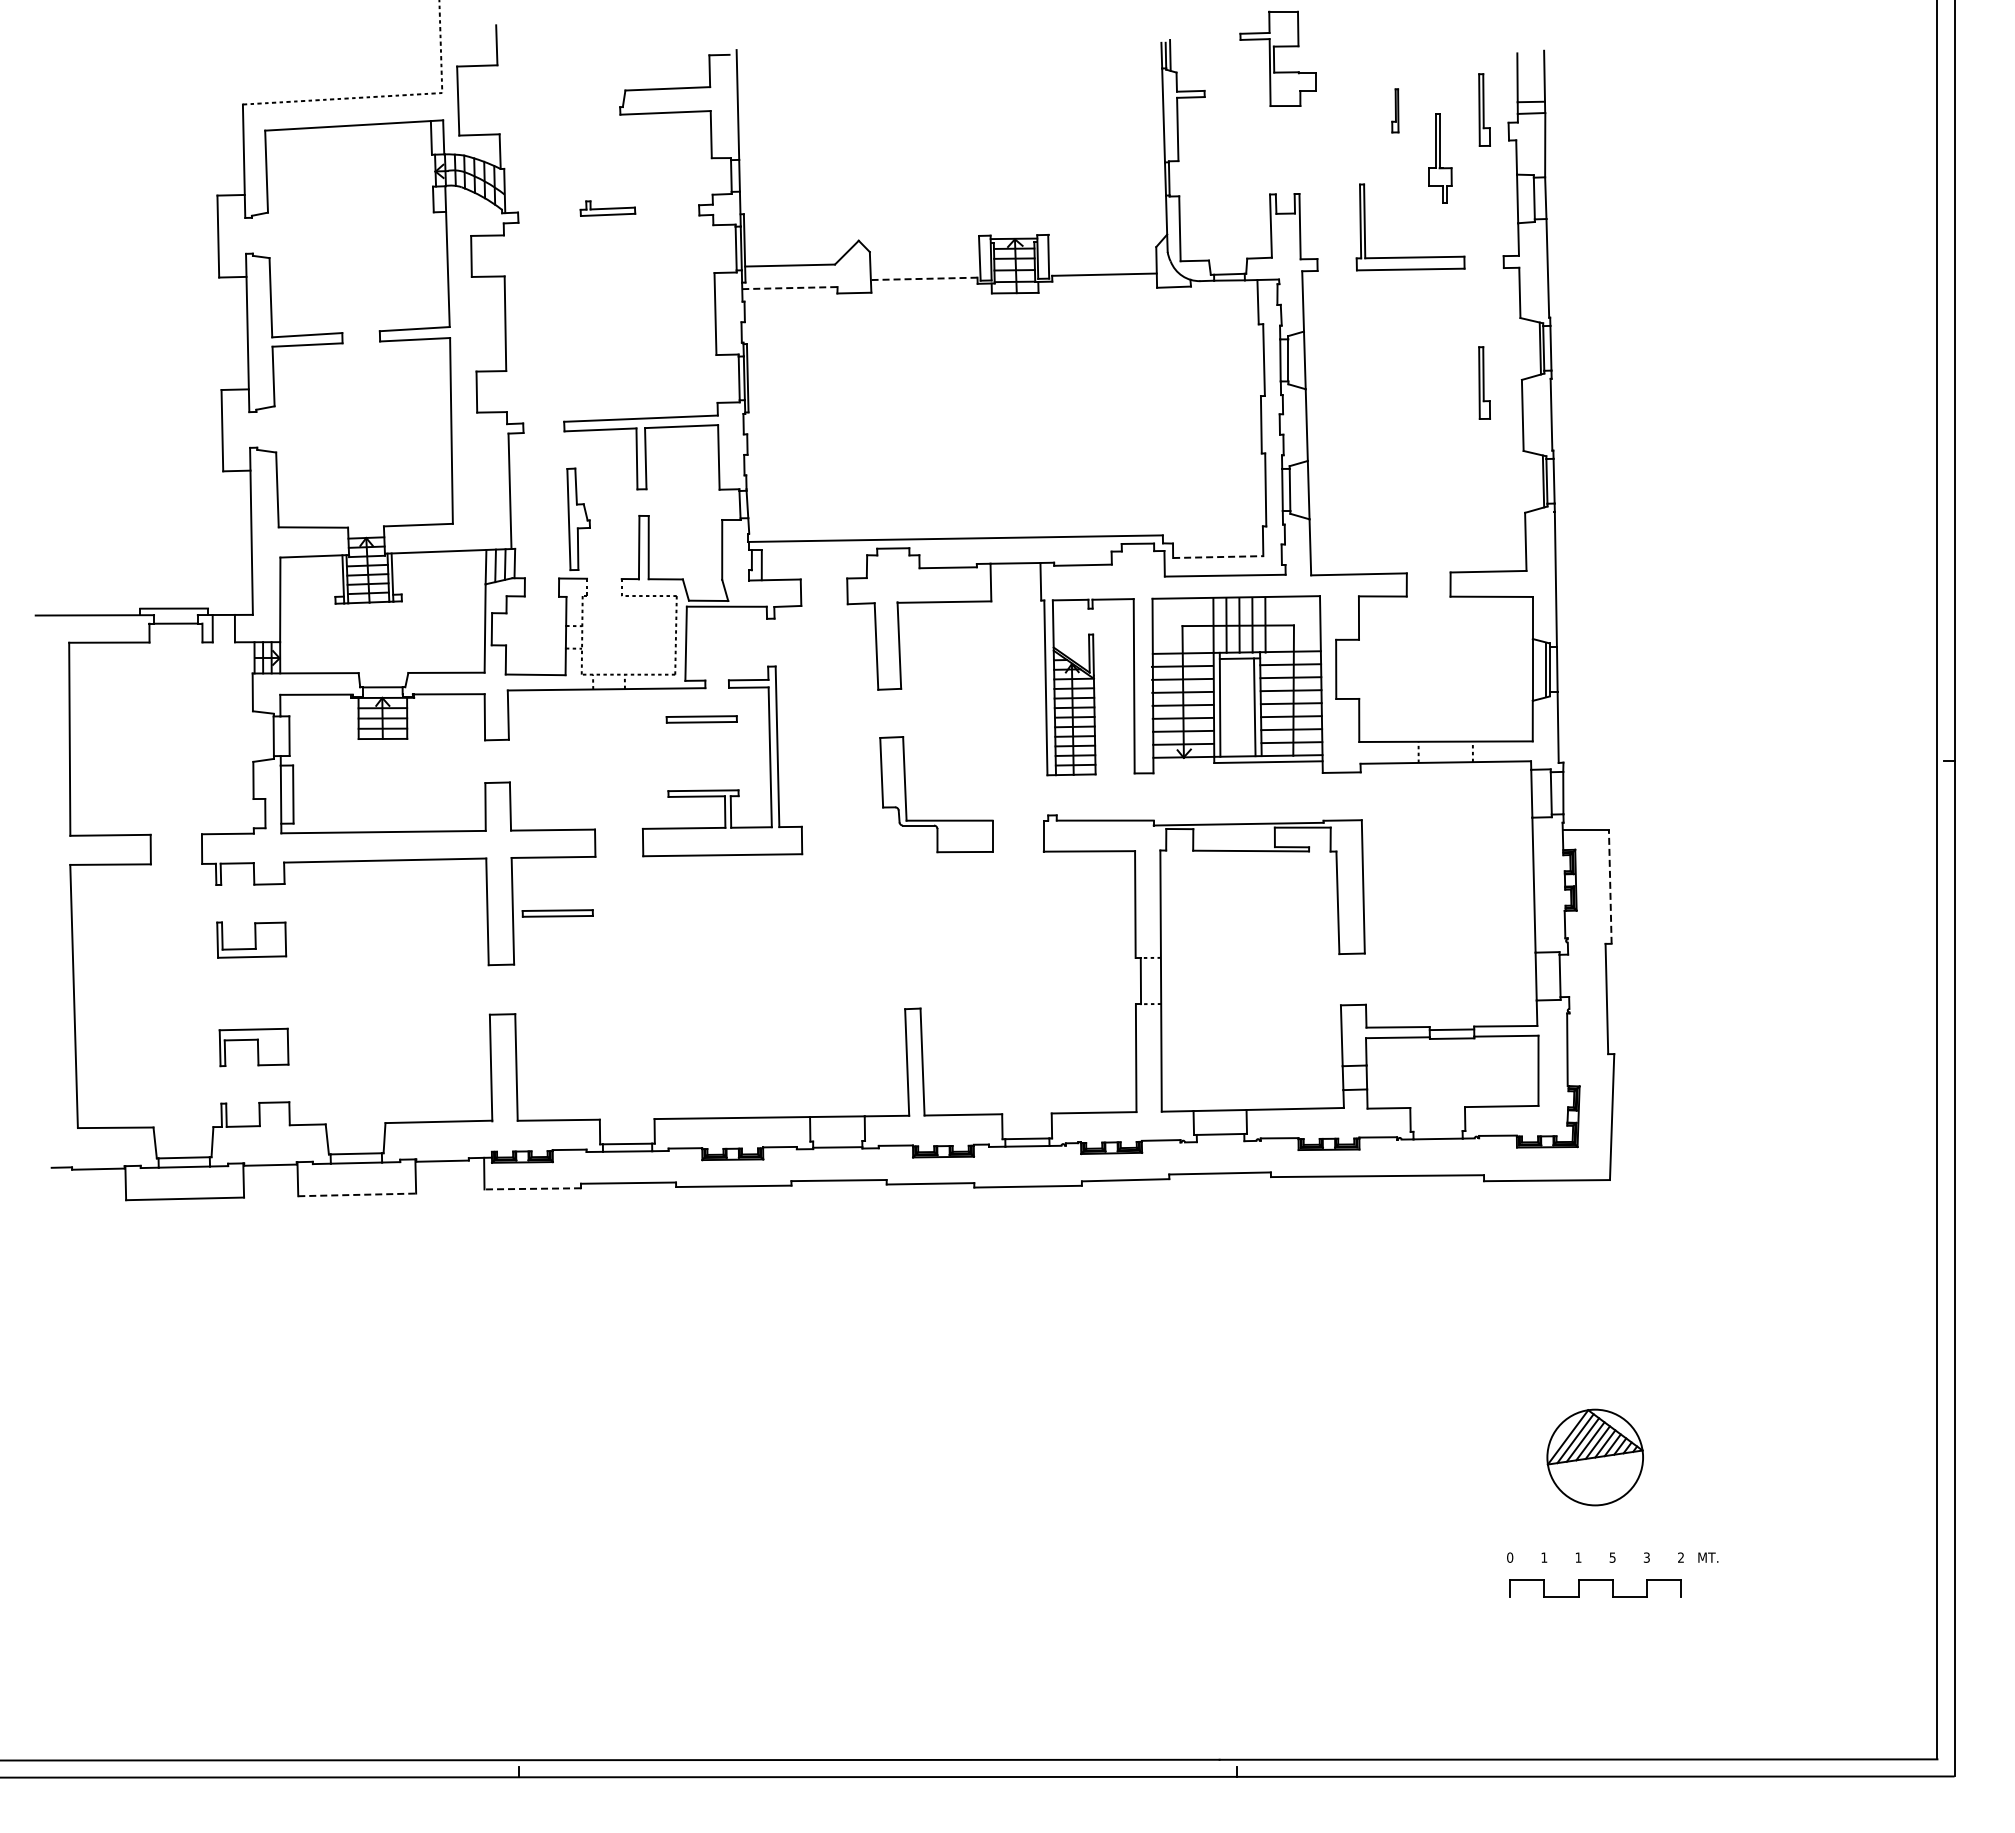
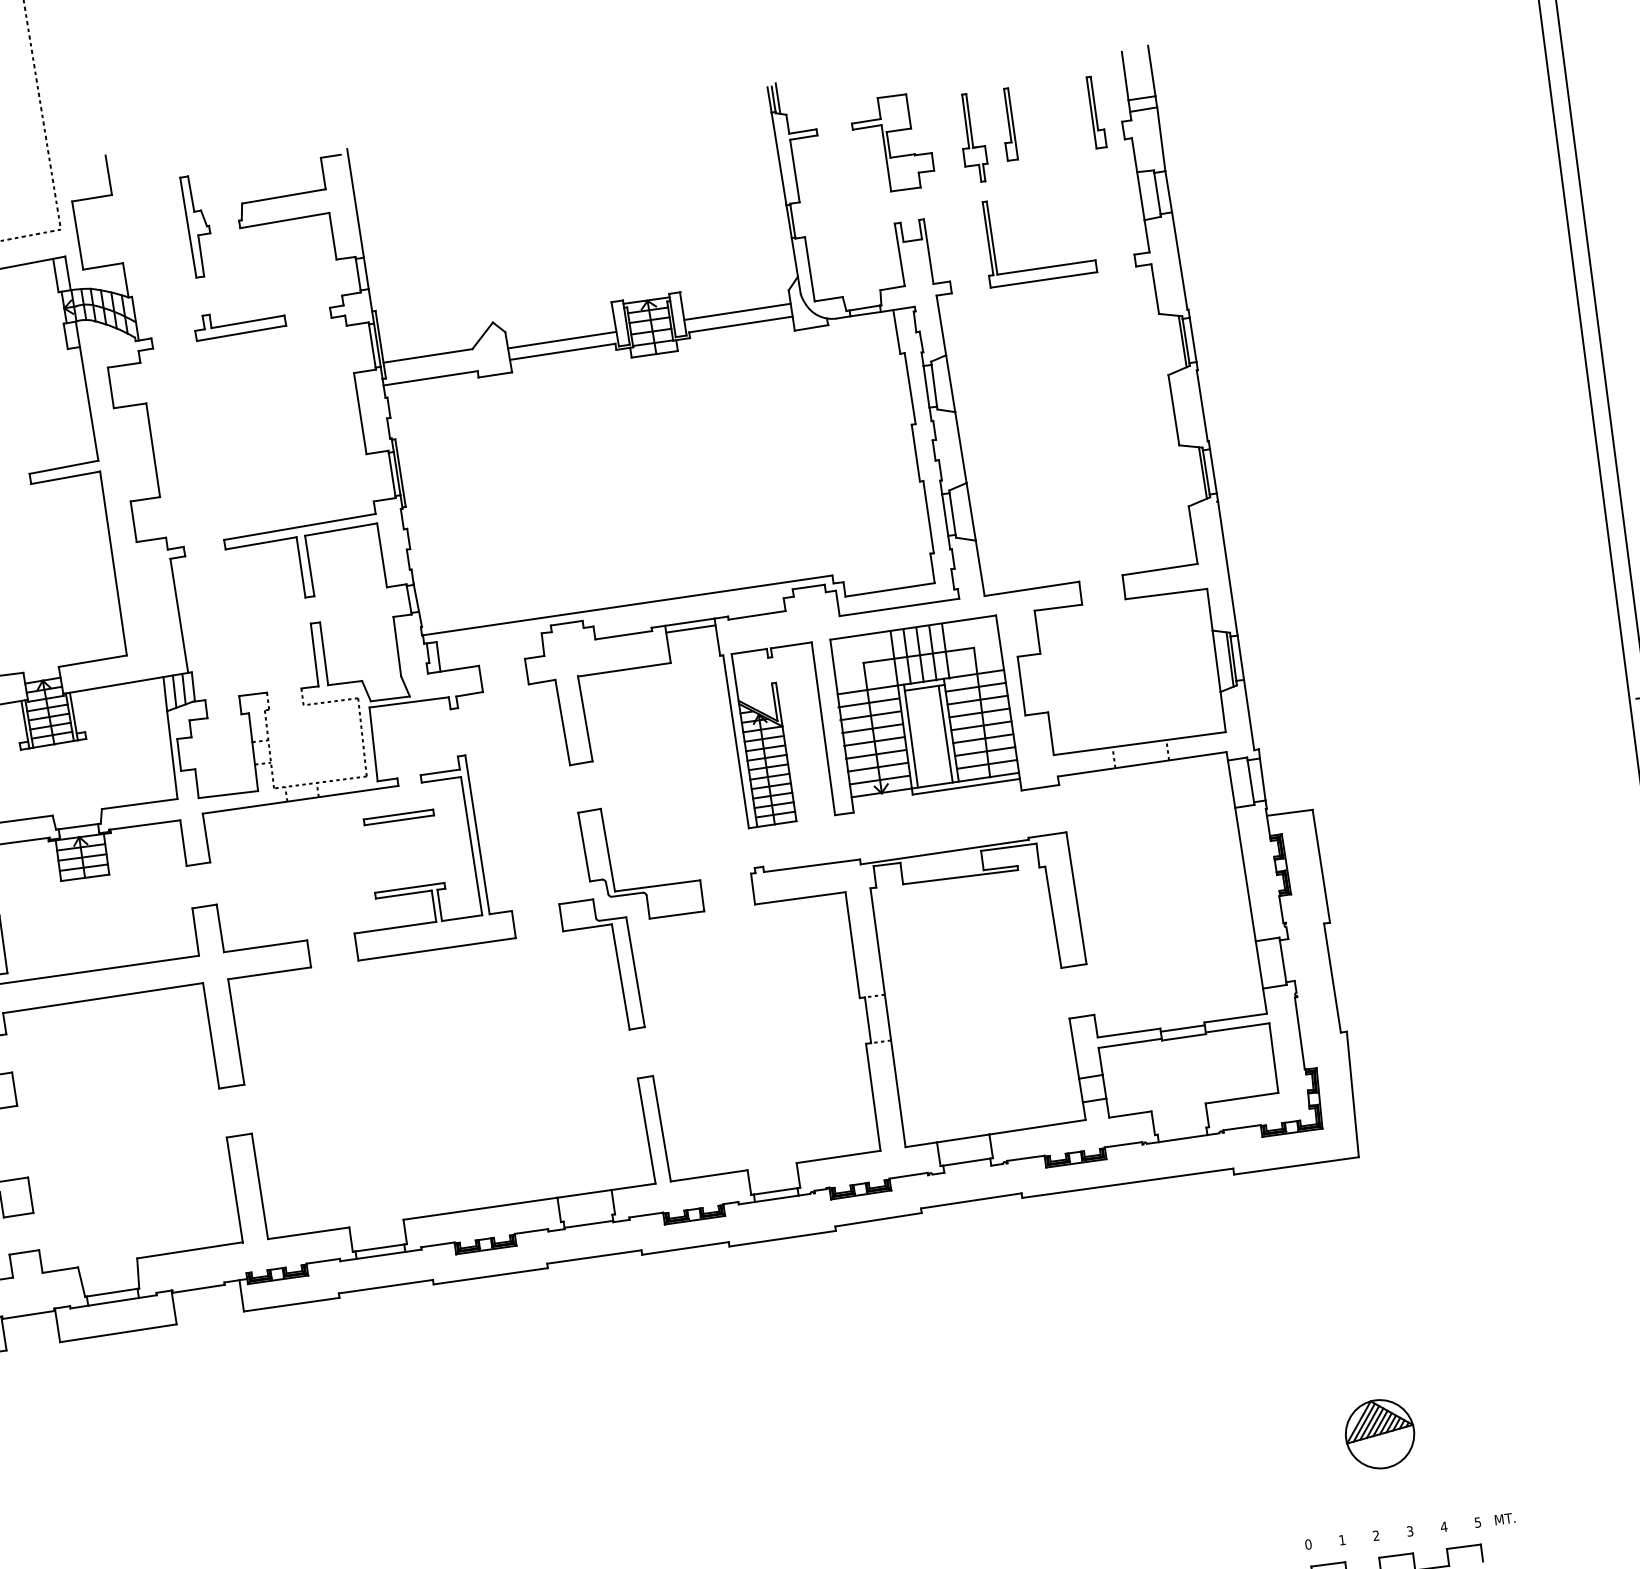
part: (1277, 58) -> (891, 143), moved
part: (1395, 110) -> (1008, 124), size x1.67
part: (1440, 158) -> (972, 137), moved
part: (607, 208) -> (239, 322), size x1.67
line: (1102, 261) -> (737, 311), added
line: (924, 267) -> (561, 340), added
line: (923, 278) -> (561, 351), dashed -> solid
line: (789, 288) -> (430, 378), dashed -> solid
part: (1484, 382) -> (1131, 382), removed
part: (578, 519) -> (197, 226), moved
line: (1218, 557) -> (890, 590), dashed -> solid
line: (1015, 569) -> (690, 628), added
line: (1610, 886) -> (1321, 866), dashed -> solid
part: (899, 892) -> (617, 963), added
part: (557, 913) -> (280, 1028), removed
line: (532, 1188) -> (291, 1304), dashed -> solid
line: (357, 1194) -> (118, 1332), dashed -> solid
part: (1595, 1457) -> (1380, 1434), size x0.71
text: (1578, 1557) -> (1376, 1535), 1 -> 2
text: (1612, 1557) -> (1409, 1531), 5 -> 3
text: (1646, 1557) -> (1443, 1526), 3 -> 4
text: (1680, 1557) -> (1477, 1522), 2 -> 5

